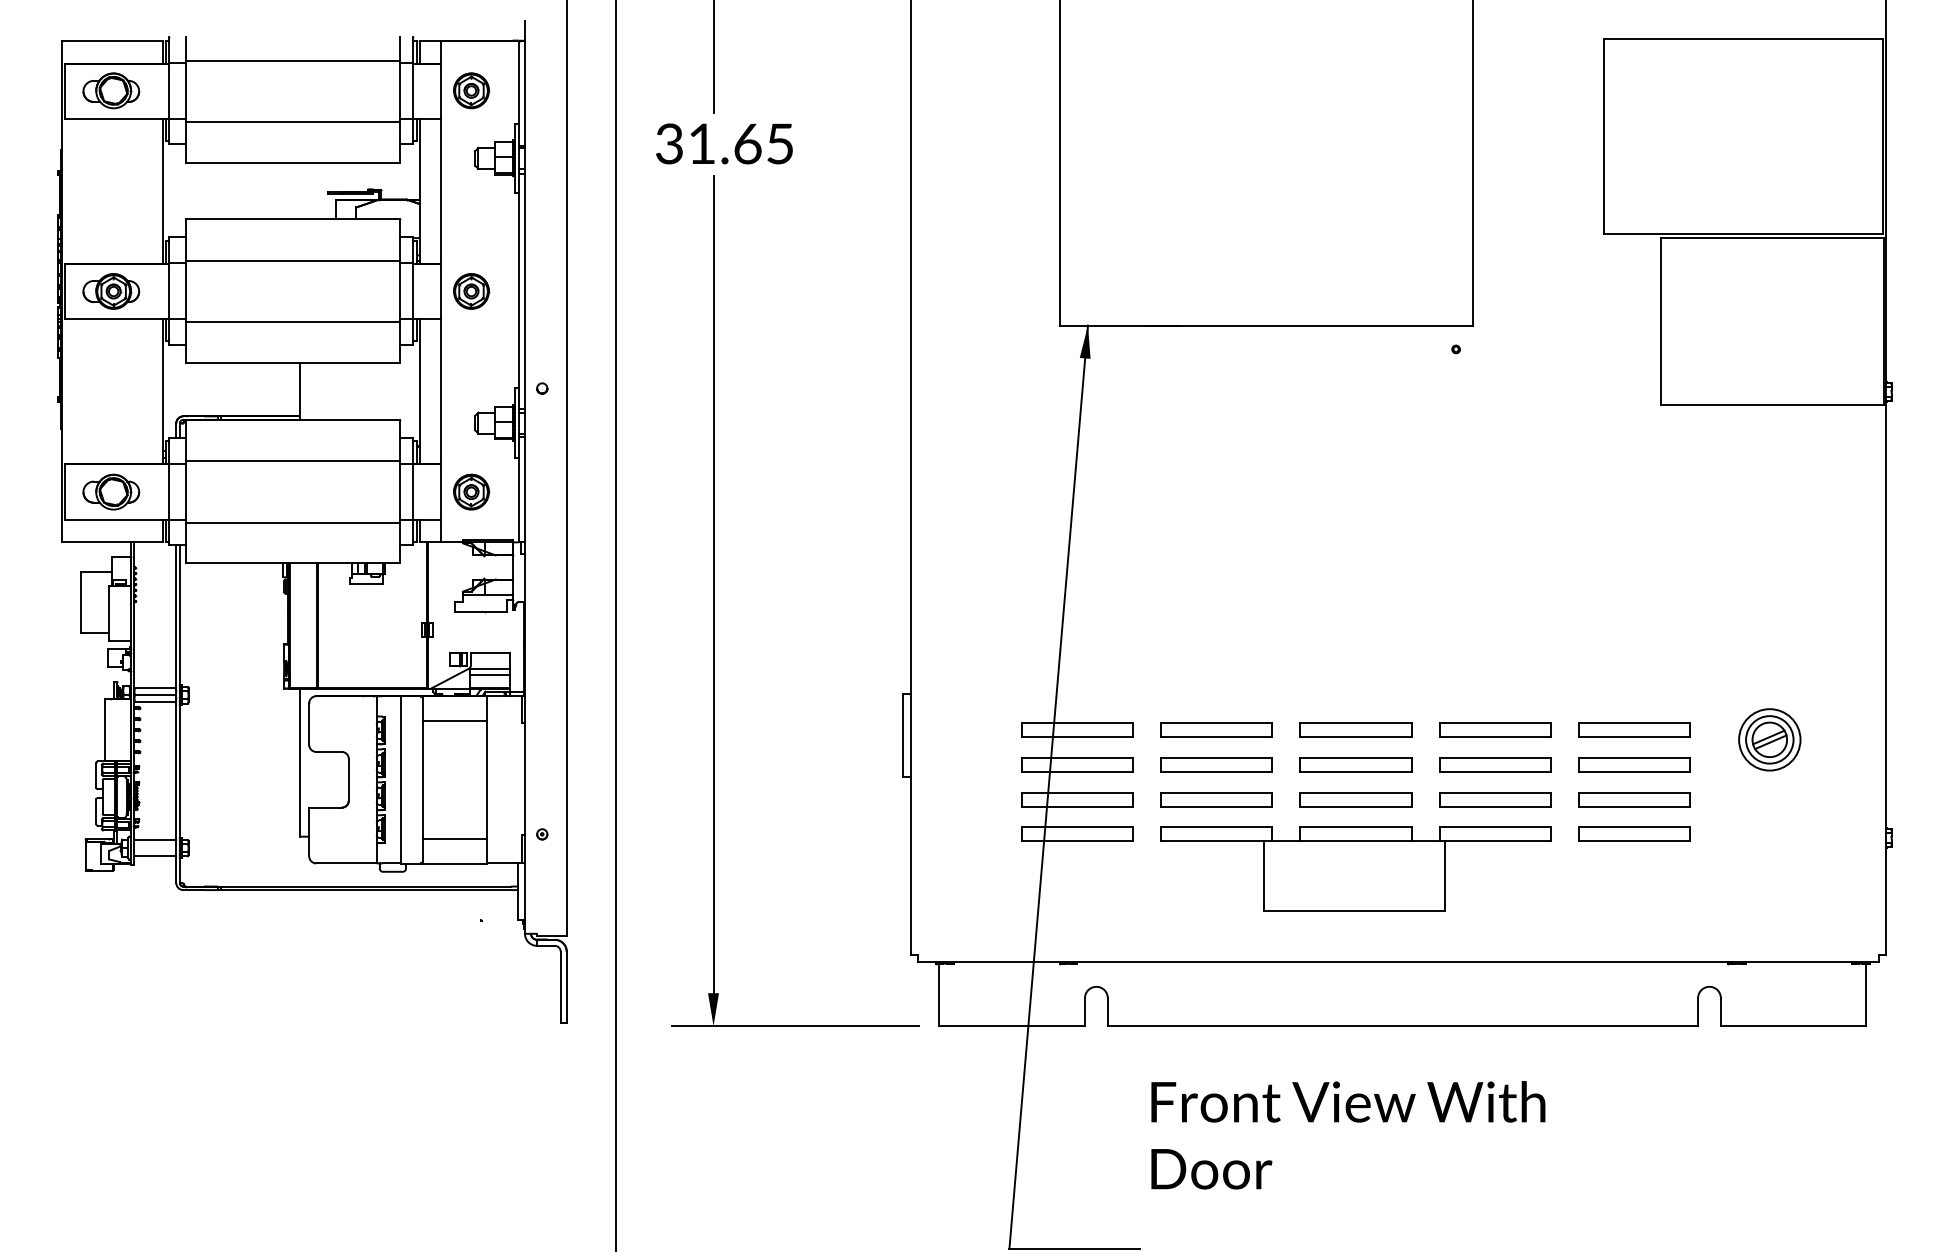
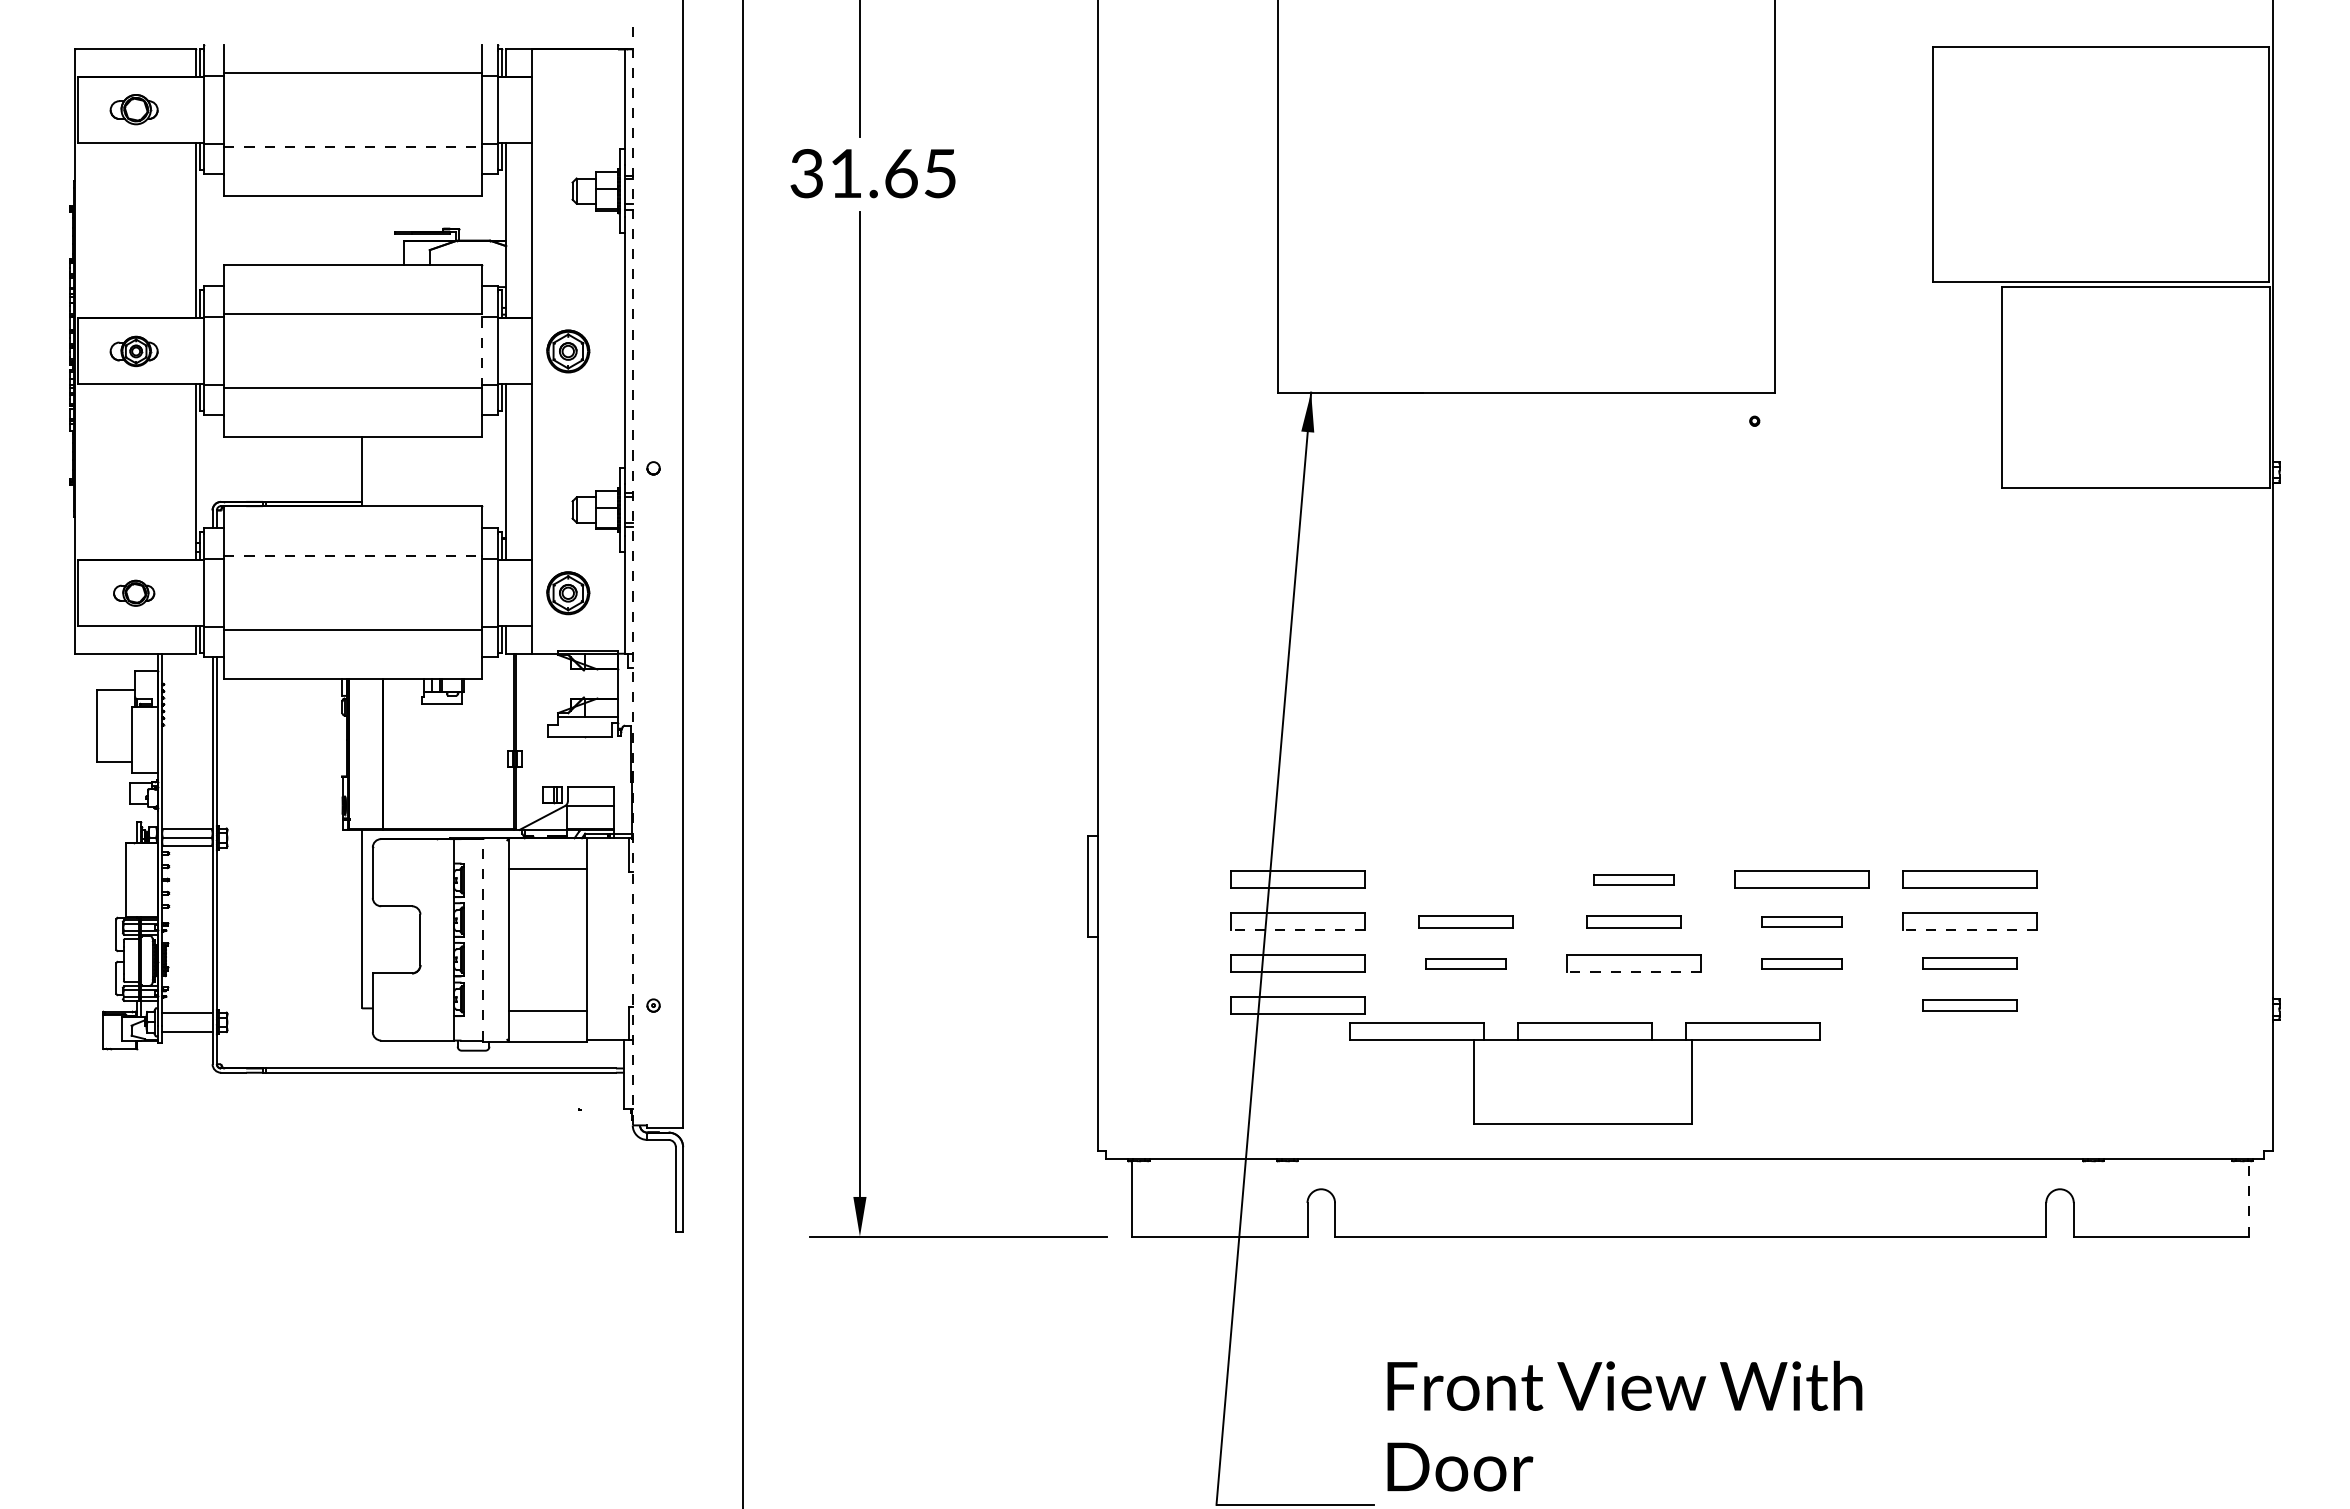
part: (110, 90) -> (133, 109), size x0.7
part: (471, 90) -> (568, 109), removed
line: (293, 122) -> (353, 147), solid -> dashed
line: (400, 290) -> (482, 350), solid -> dashed
part: (110, 291) -> (133, 351), size x0.7
line: (293, 461) -> (353, 556), solid -> dashed
line: (524, 477) -> (632, 575), solid -> dashed
part: (110, 492) -> (133, 593), size x0.6
line: (489, 674) -> (590, 813), removed
part: (1216, 729) -> (1465, 879), removed
part: (1355, 729) -> (1633, 879), size x0.6
part: (1769, 739) -> (2132, 891), removed
part: (1216, 764) -> (1465, 921), size x0.7
part: (1355, 764) -> (1633, 921), size x0.7
part: (1494, 764) -> (1801, 921), size x0.6
line: (1076, 772) -> (1297, 930), solid -> dashed
line: (1634, 772) -> (1969, 930), solid -> dashed
line: (401, 779) -> (483, 939), solid -> dashed
part: (1216, 799) -> (1465, 963), size x0.6
part: (1494, 799) -> (1801, 963), size x0.6
part: (1634, 799) -> (1969, 963), size x0.7
line: (1355, 806) -> (1633, 972), solid -> dashed
part: (1634, 834) -> (1969, 1005), size x0.7
part: (1355, 869) -> (1584, 1073), moved
line: (1866, 994) -> (2249, 1198), solid -> dashed
text: (1348, 1134) -> (1624, 1425), moved

